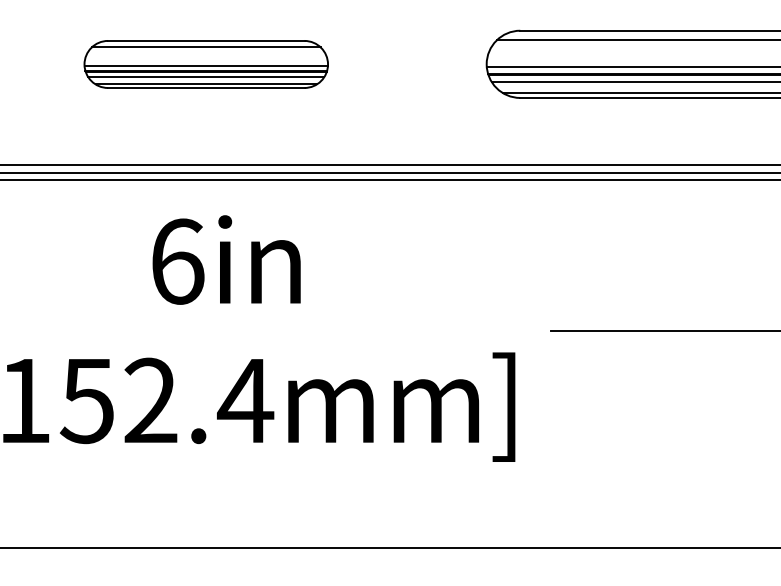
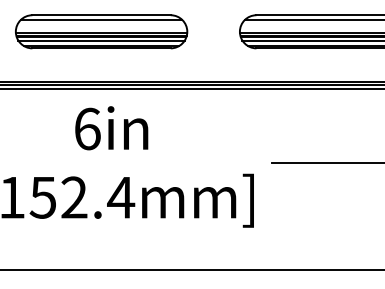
part: (205, 63) -> (101, 31), size x1.43

